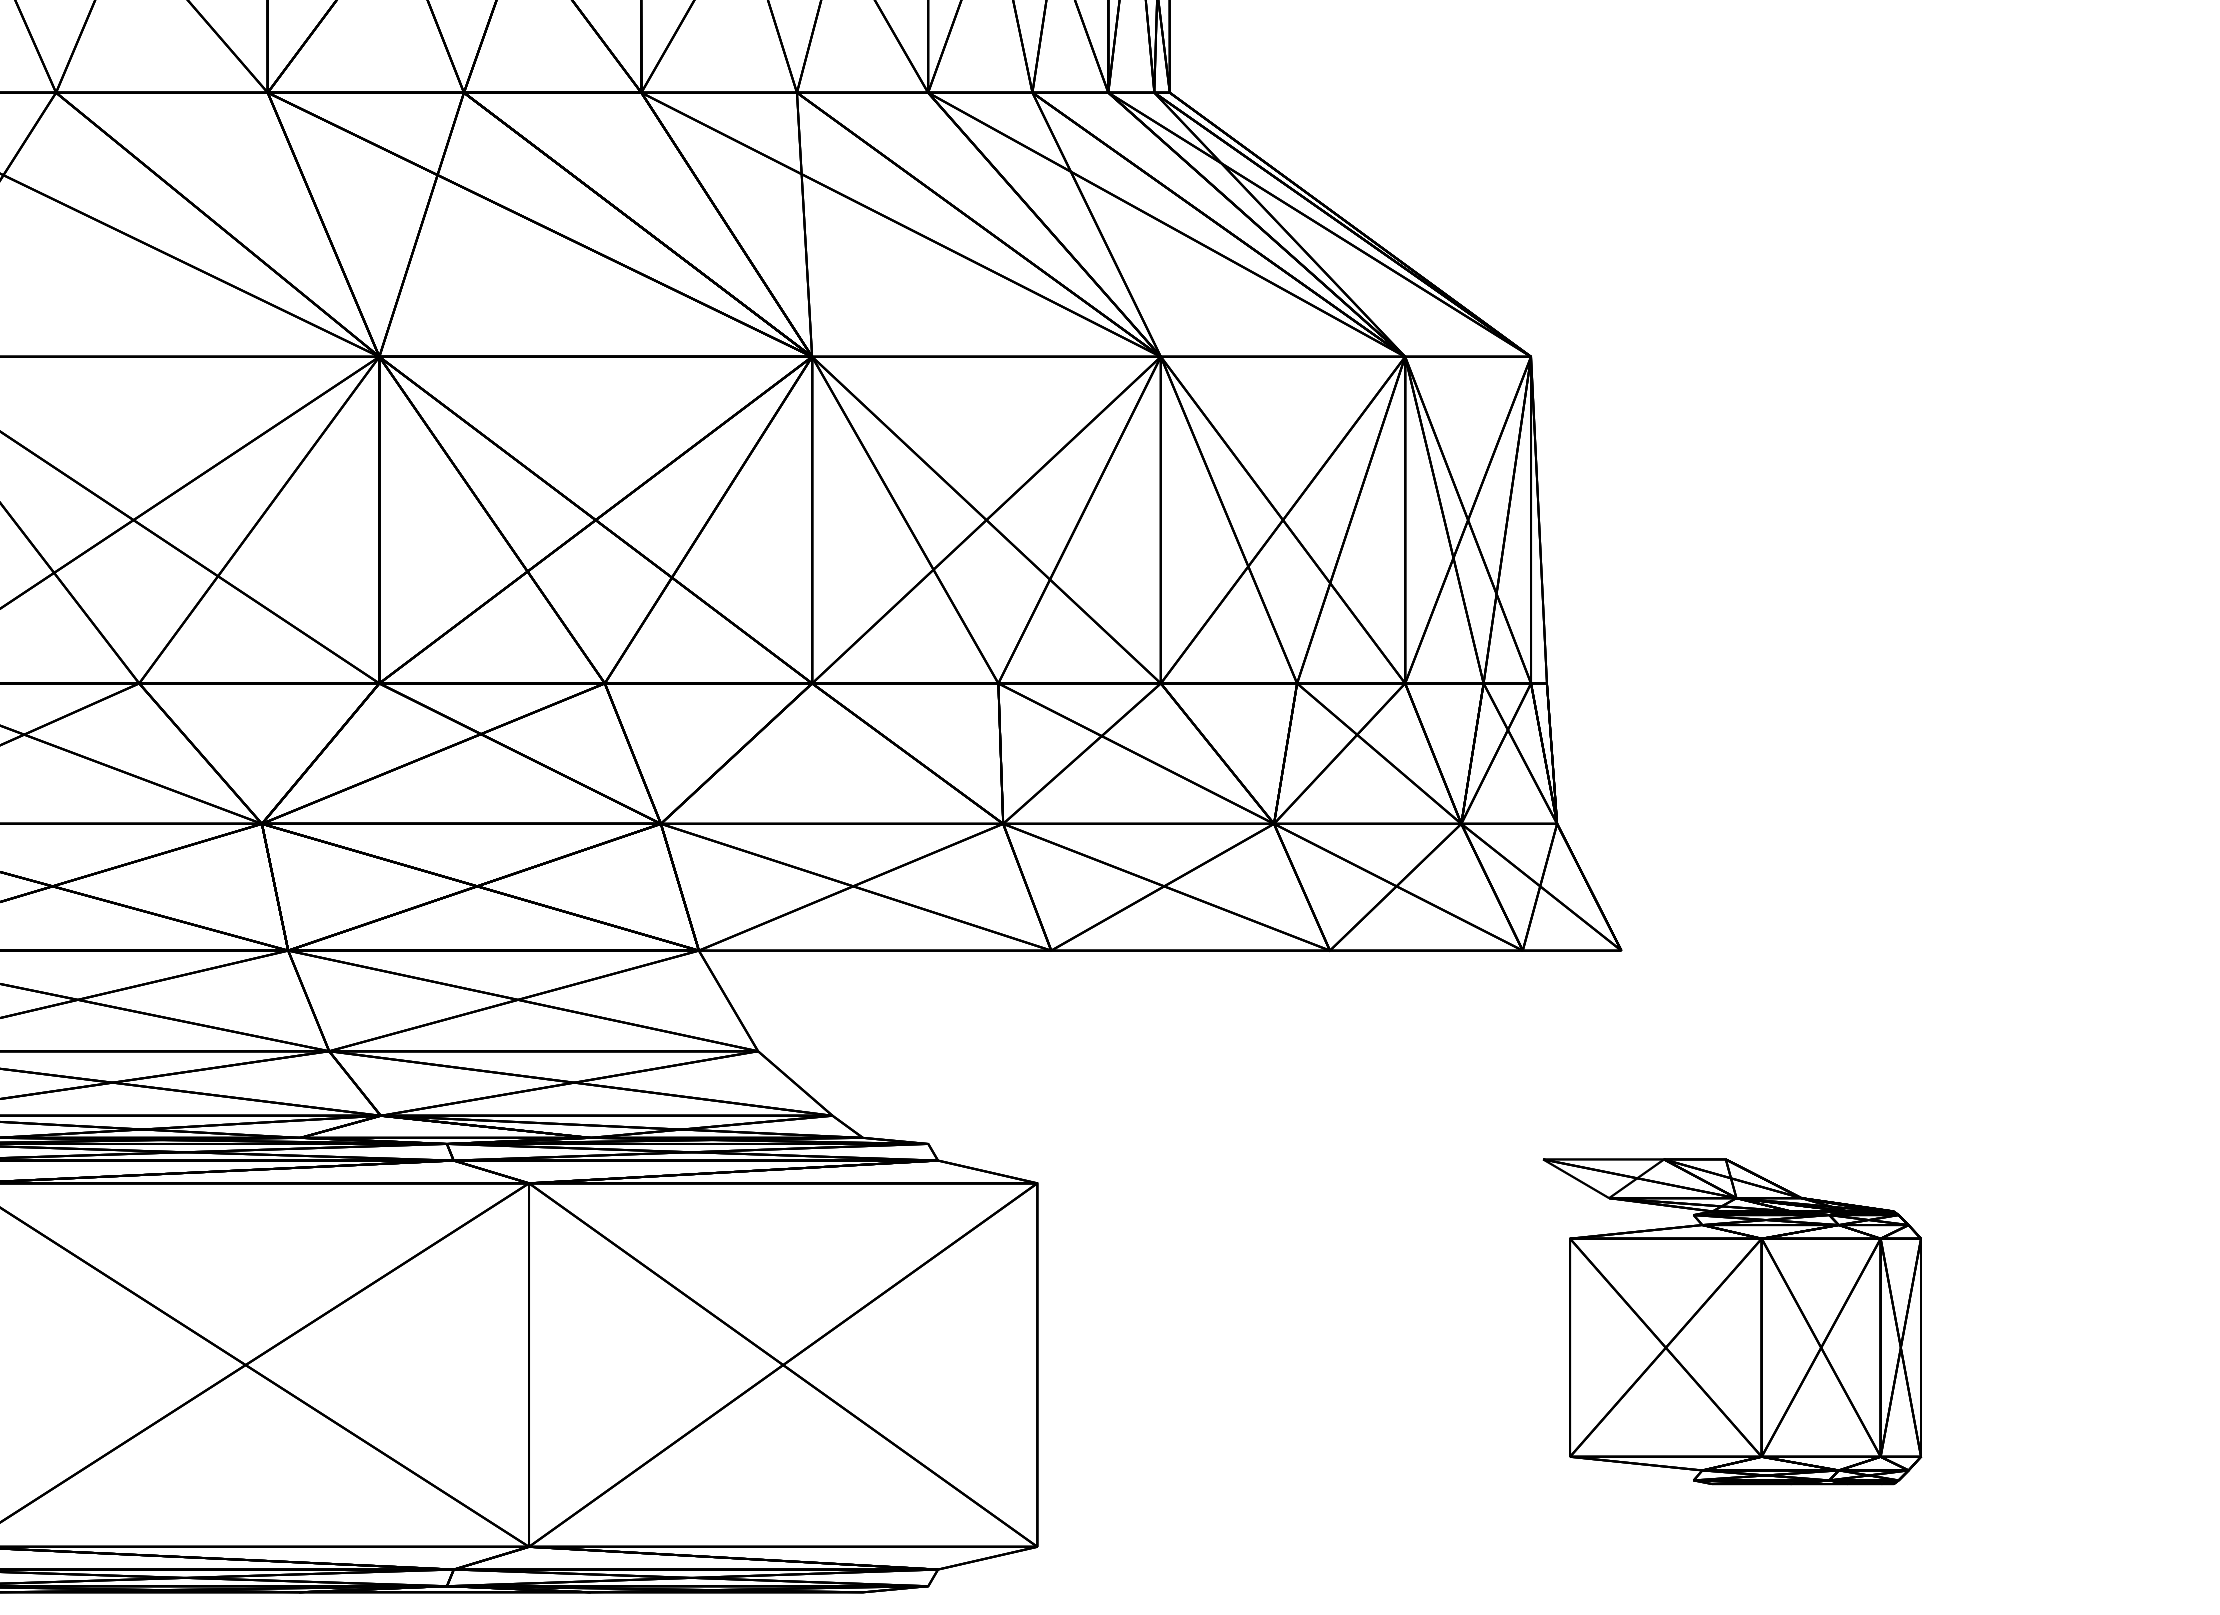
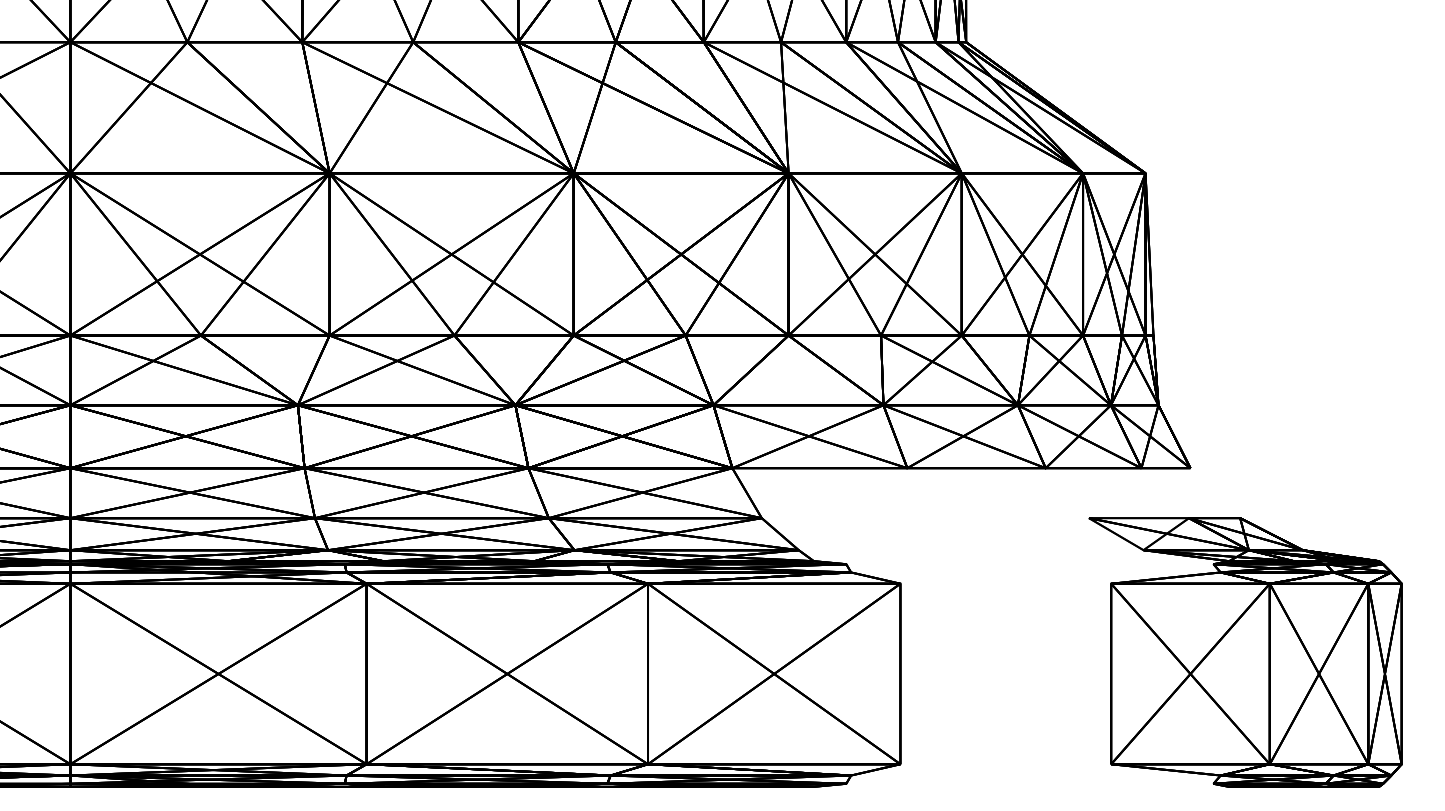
part: (1732, 1321) -> (1245, 652), size x1.67

